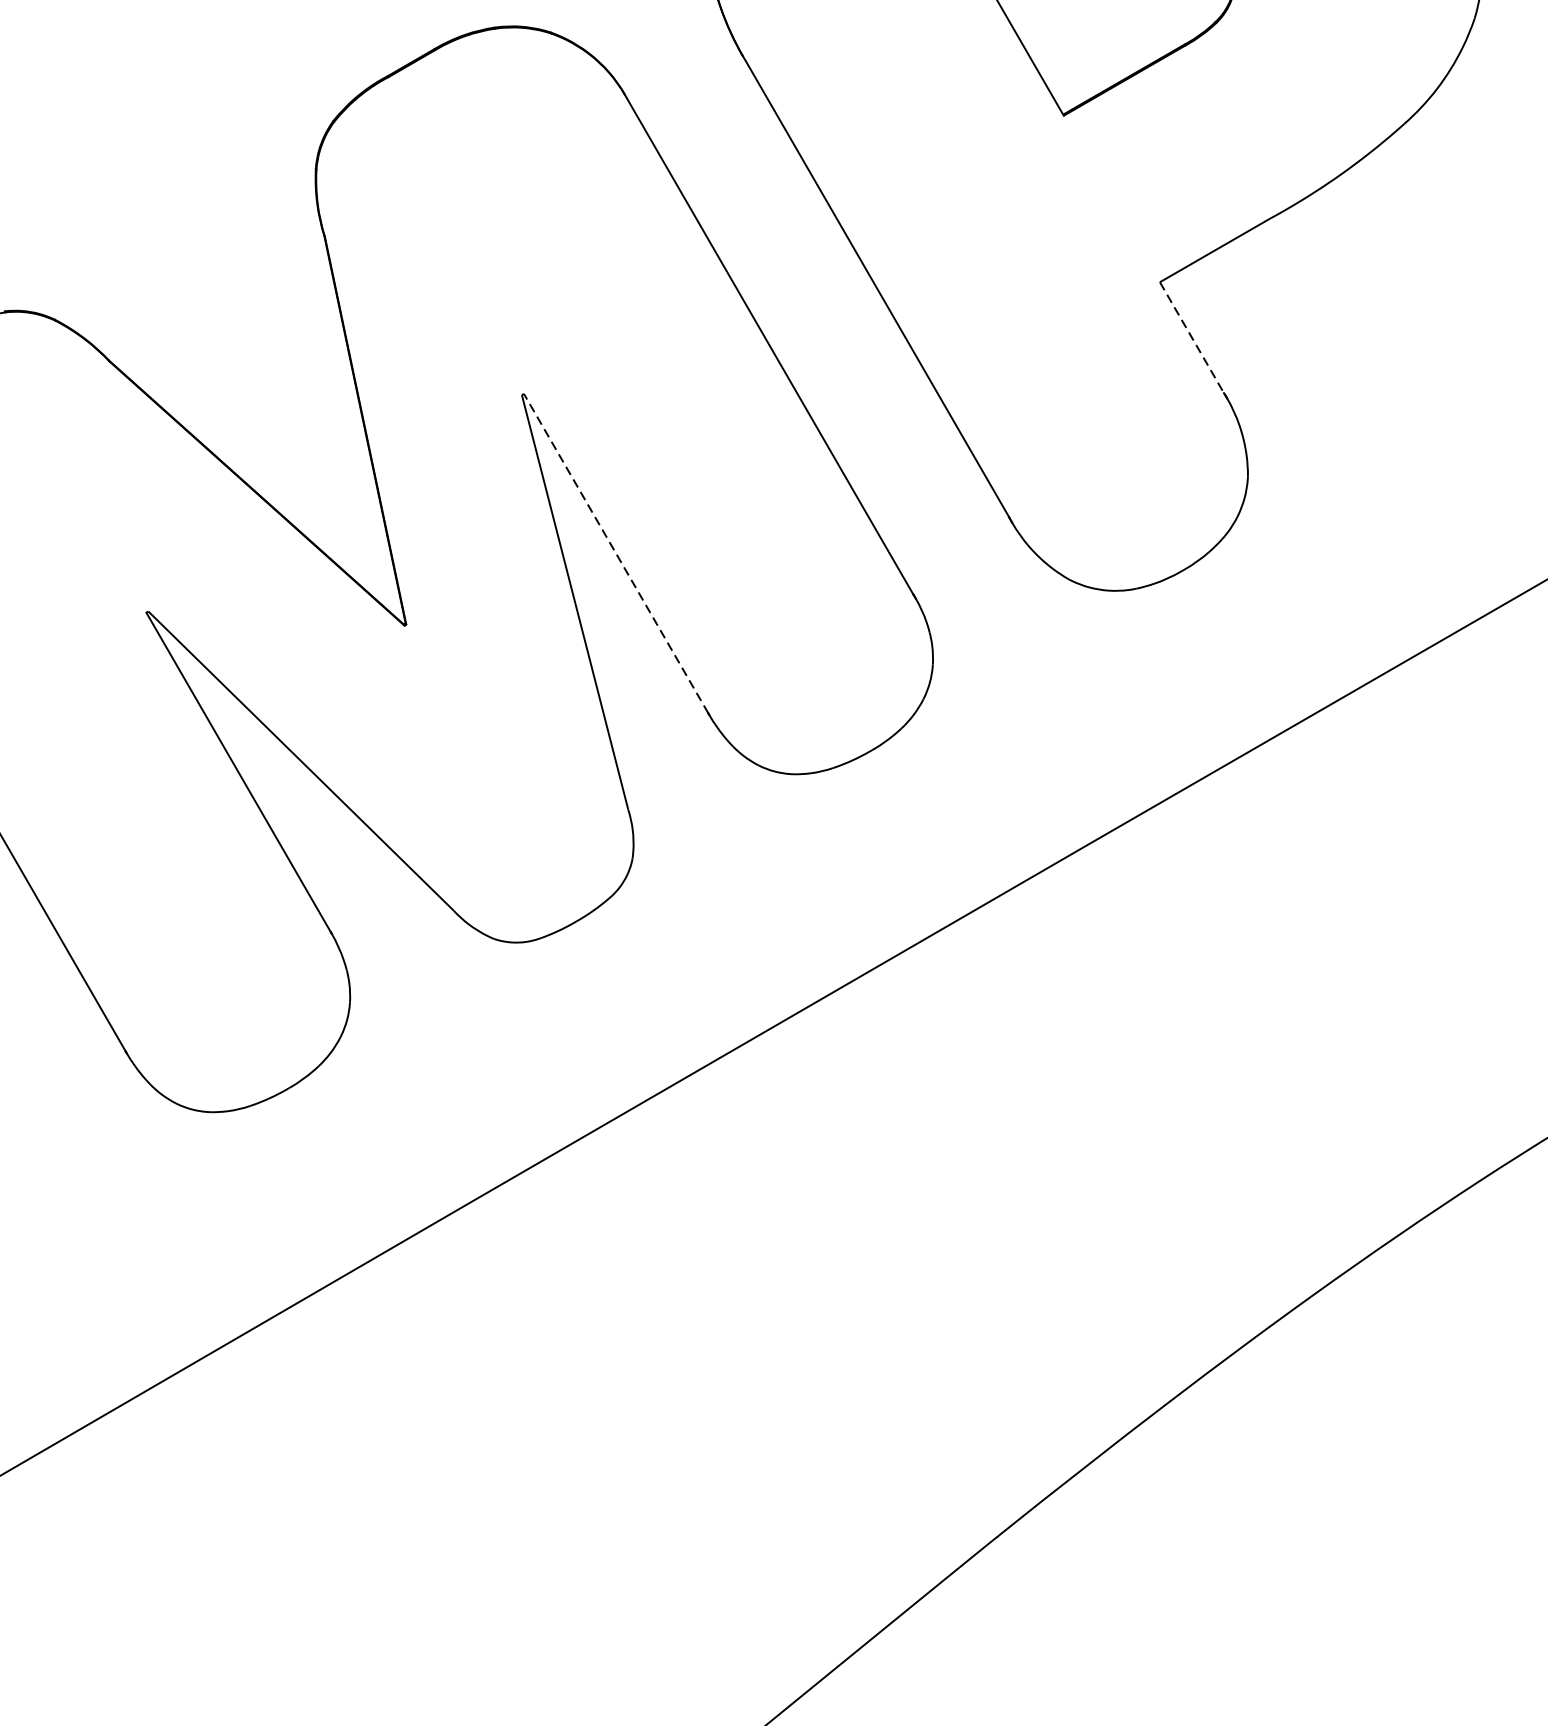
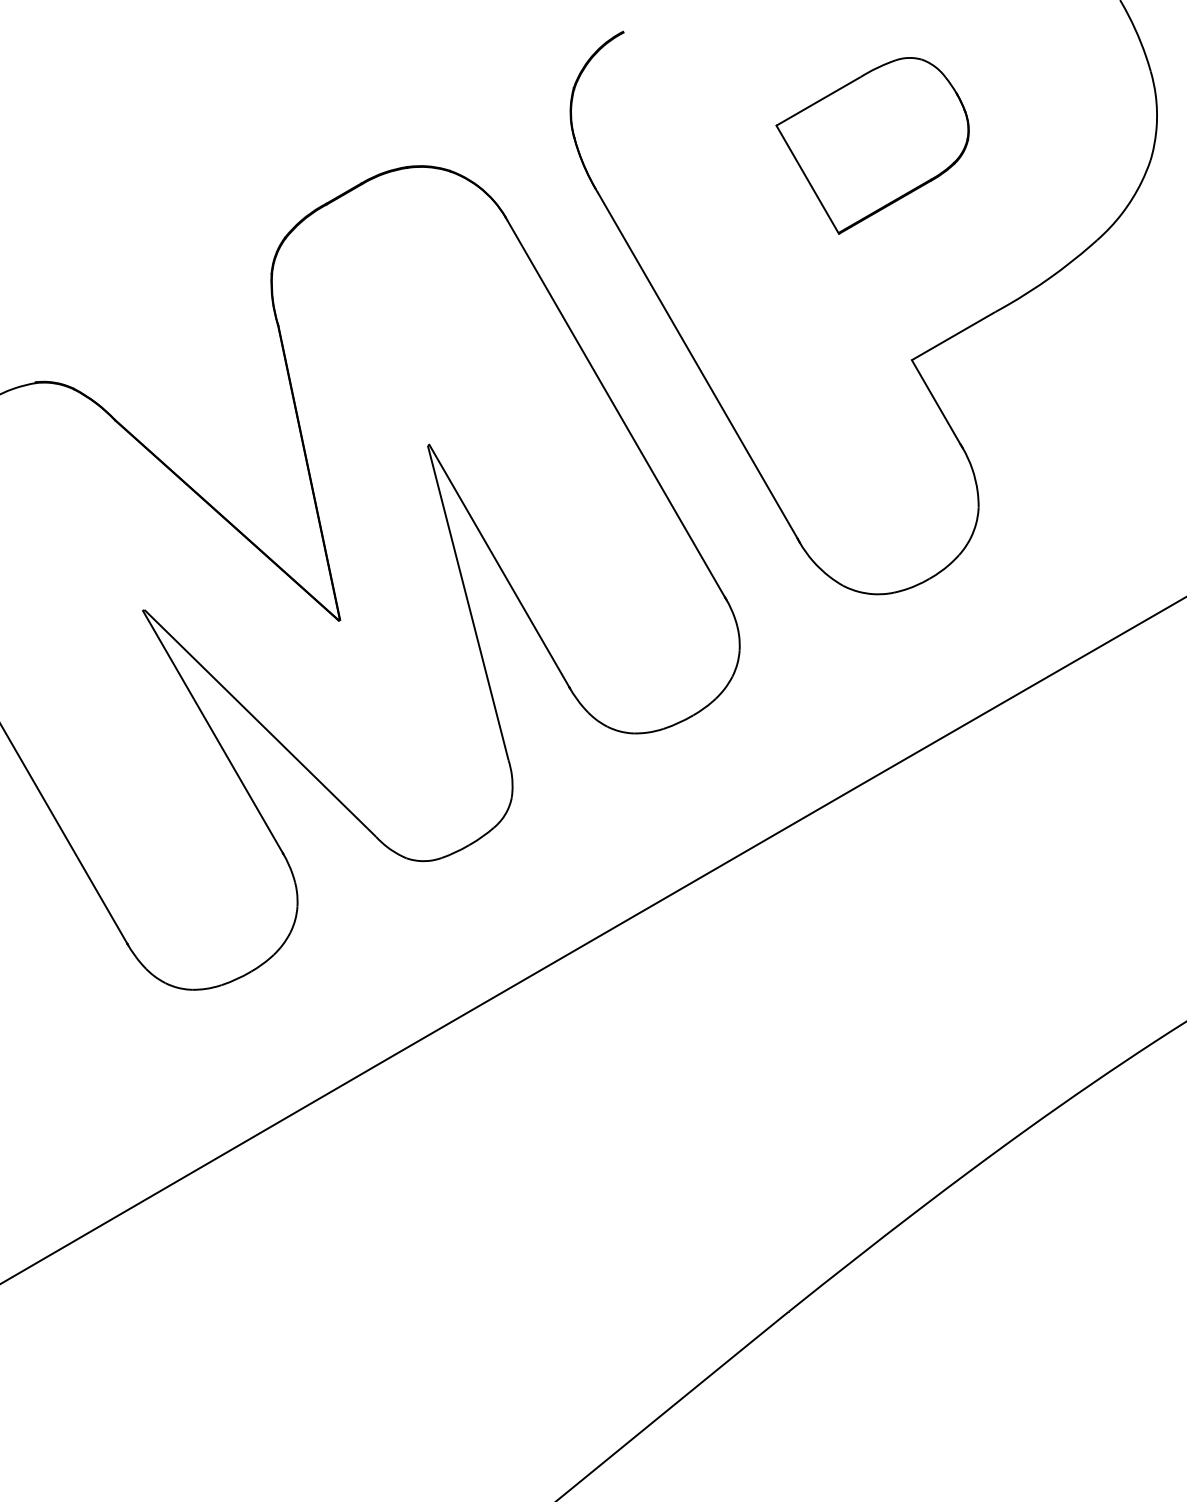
line: (1192, 338) -> (936, 402), dashed -> solid
line: (616, 554) -> (499, 566), dashed -> solid

